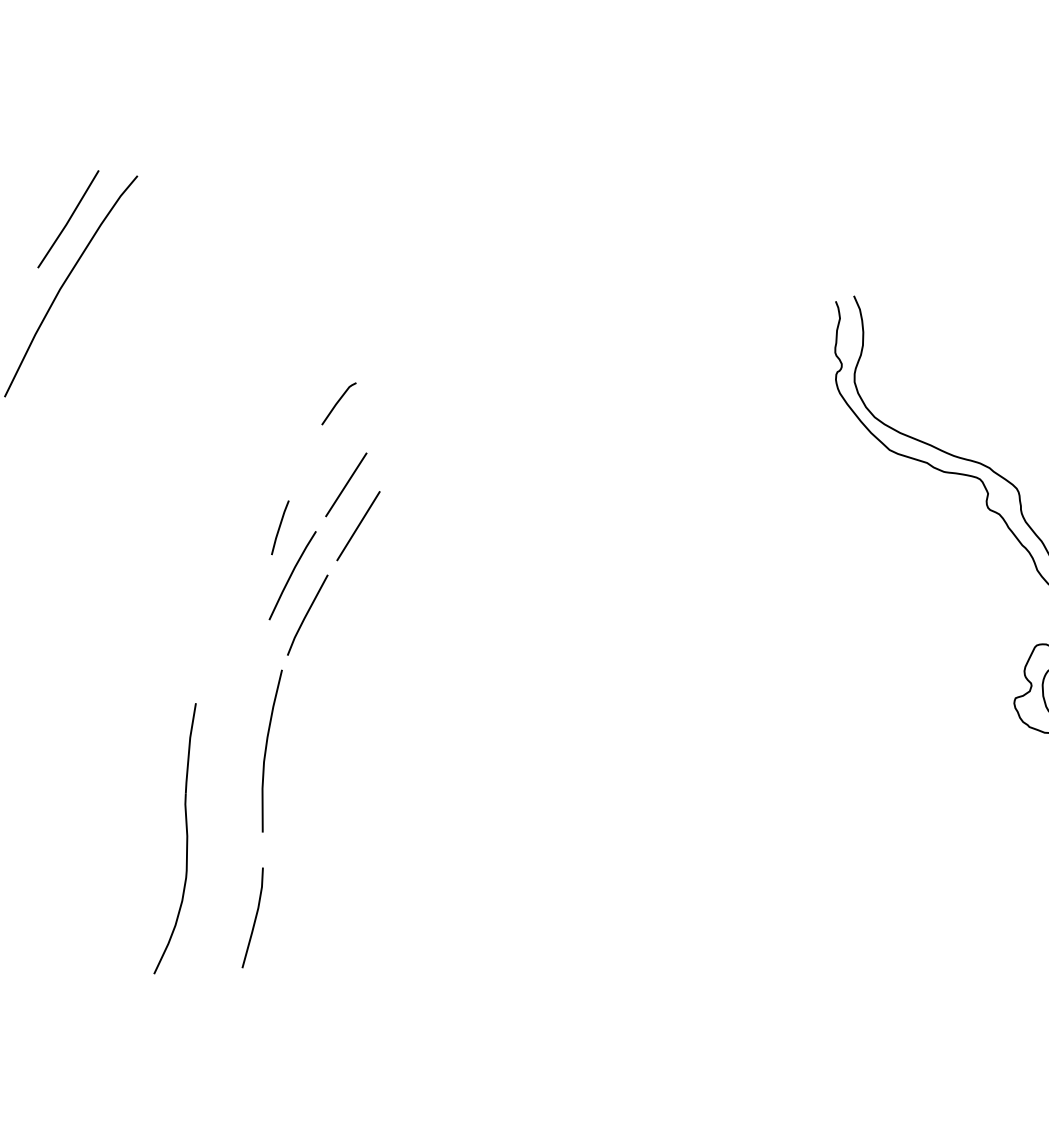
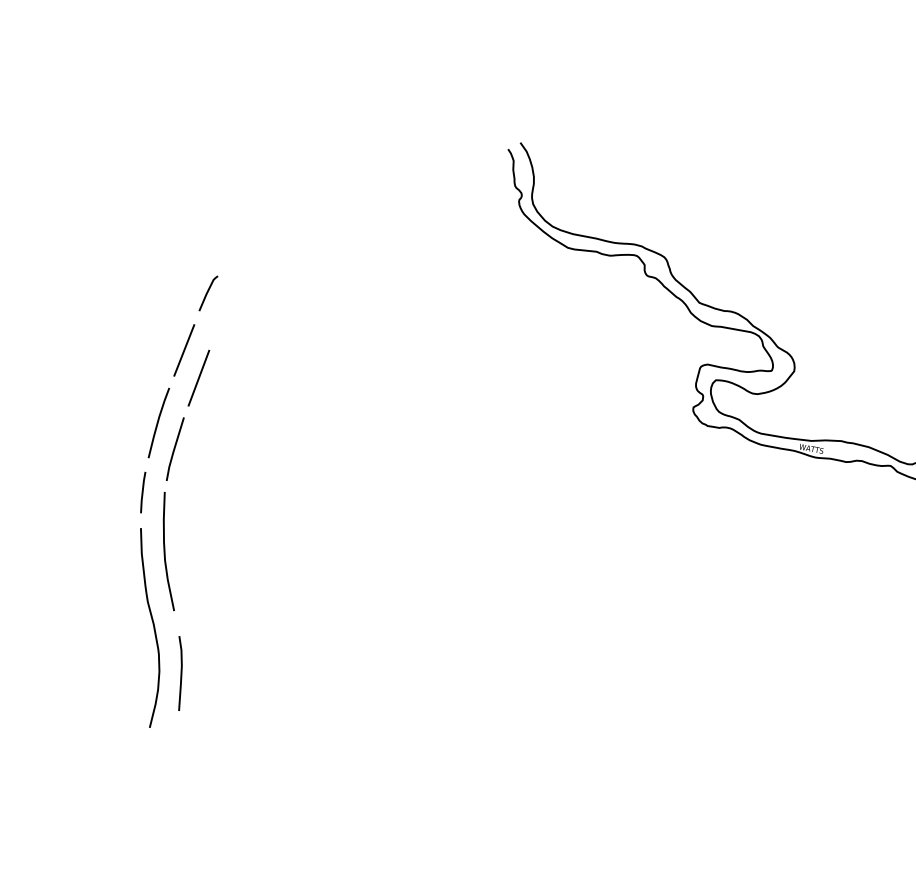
line: (339, 402) -> (208, 292), moved
line: (280, 527) -> (143, 492), moved
part: (182, 839) -> (150, 627), moved

